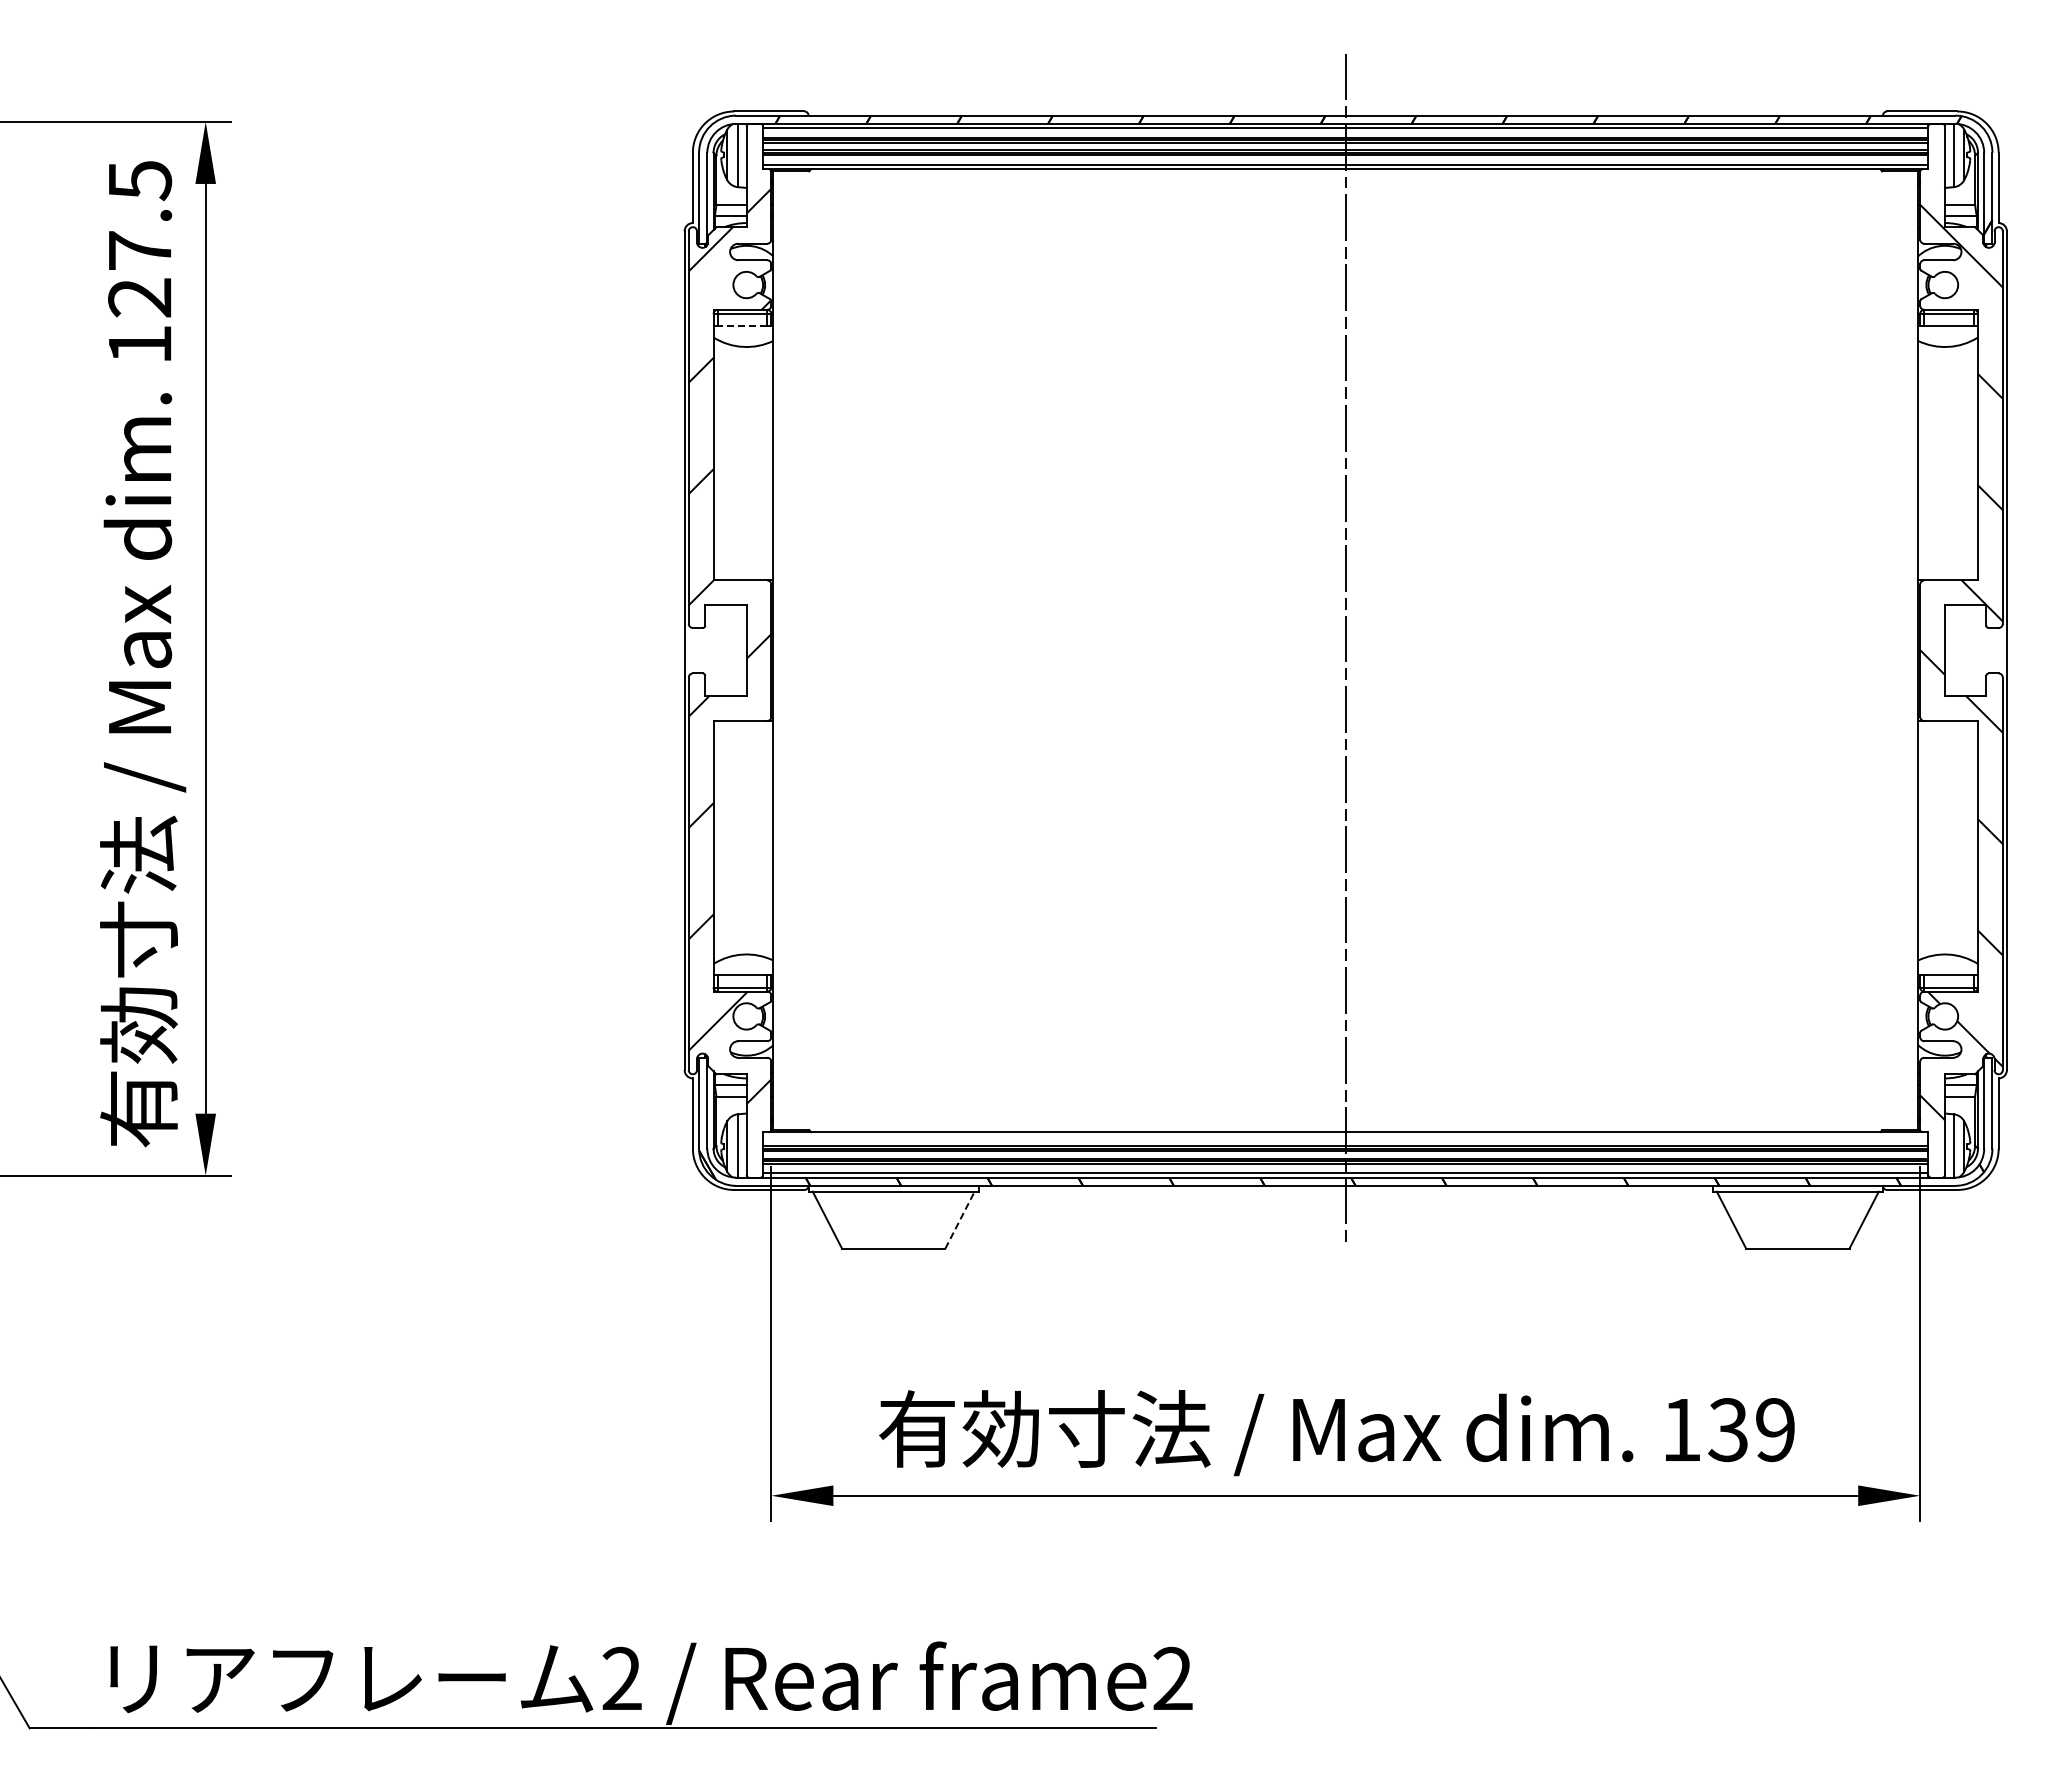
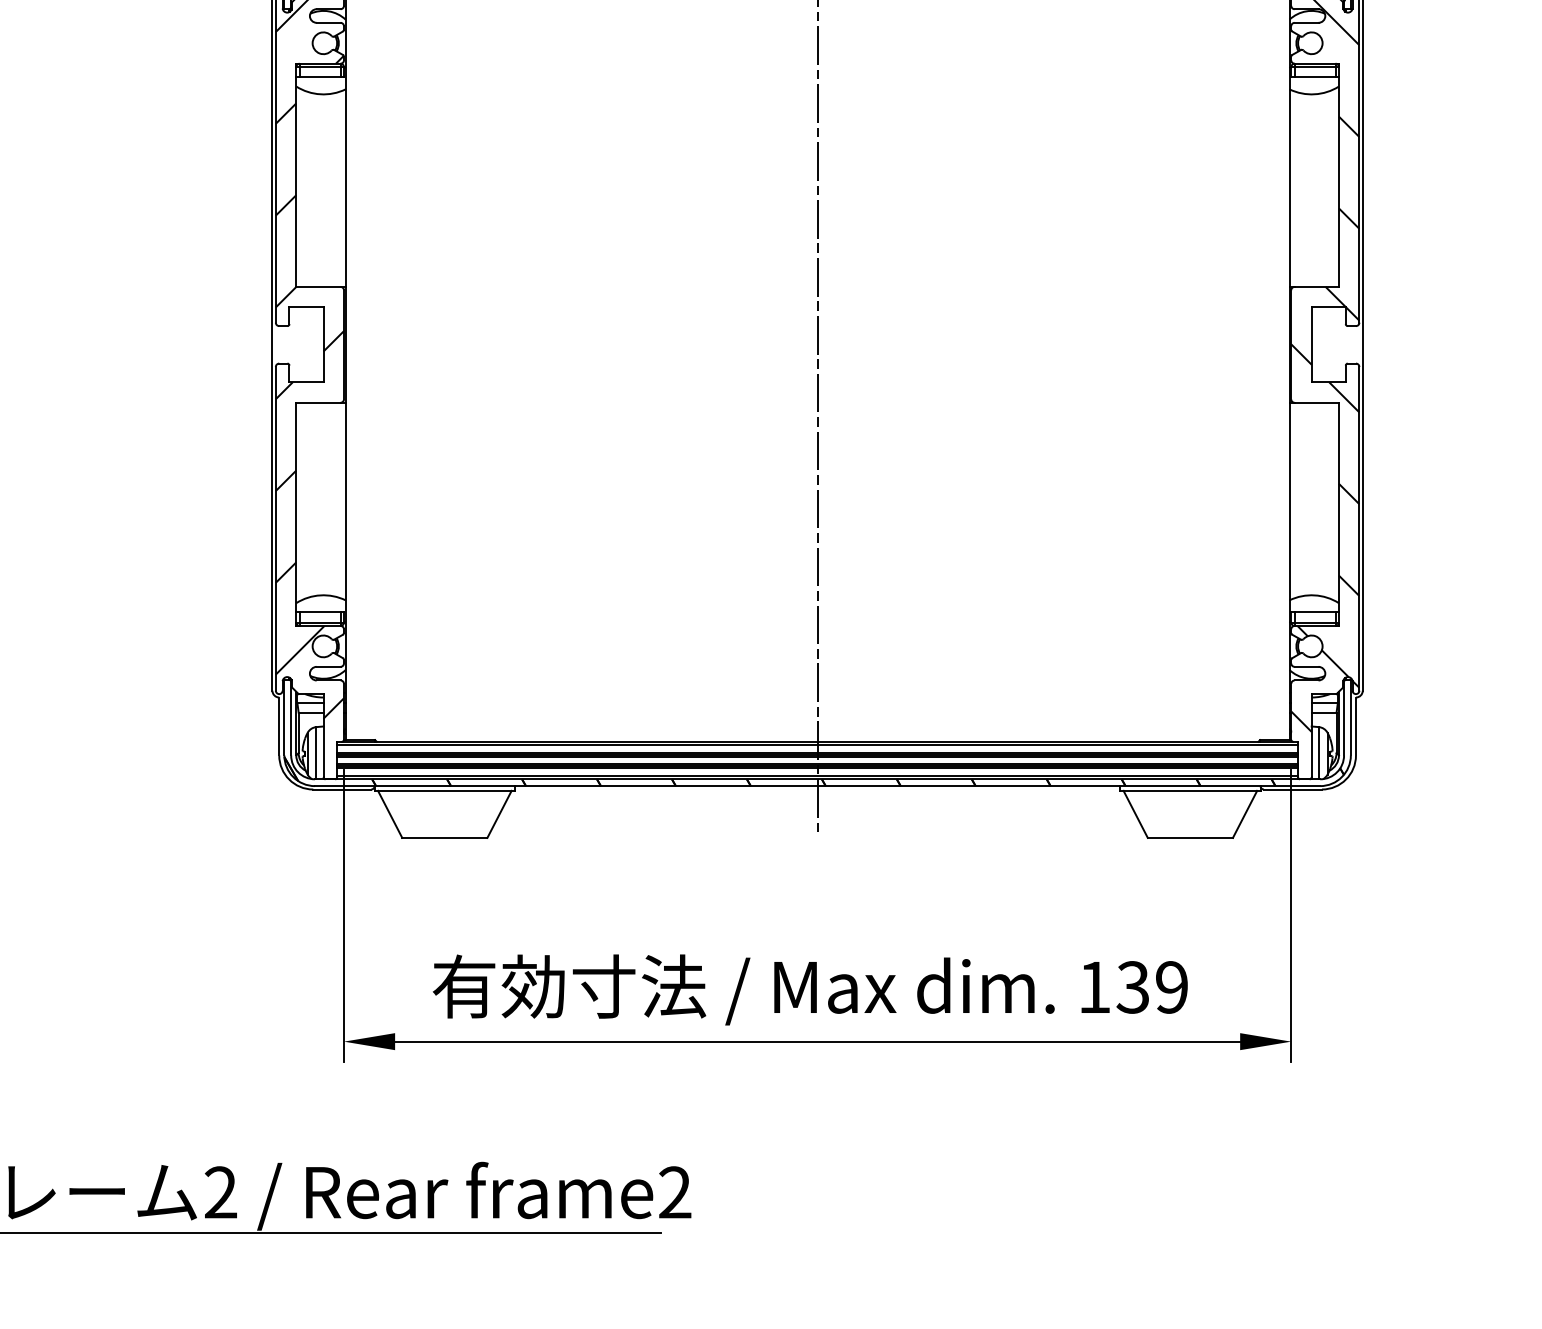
line: (742, 326) -> (320, 77), dashed -> solid
line: (1345, 1136) -> (817, 745), added
line: (960, 1219) -> (499, 813), dashed -> solid

